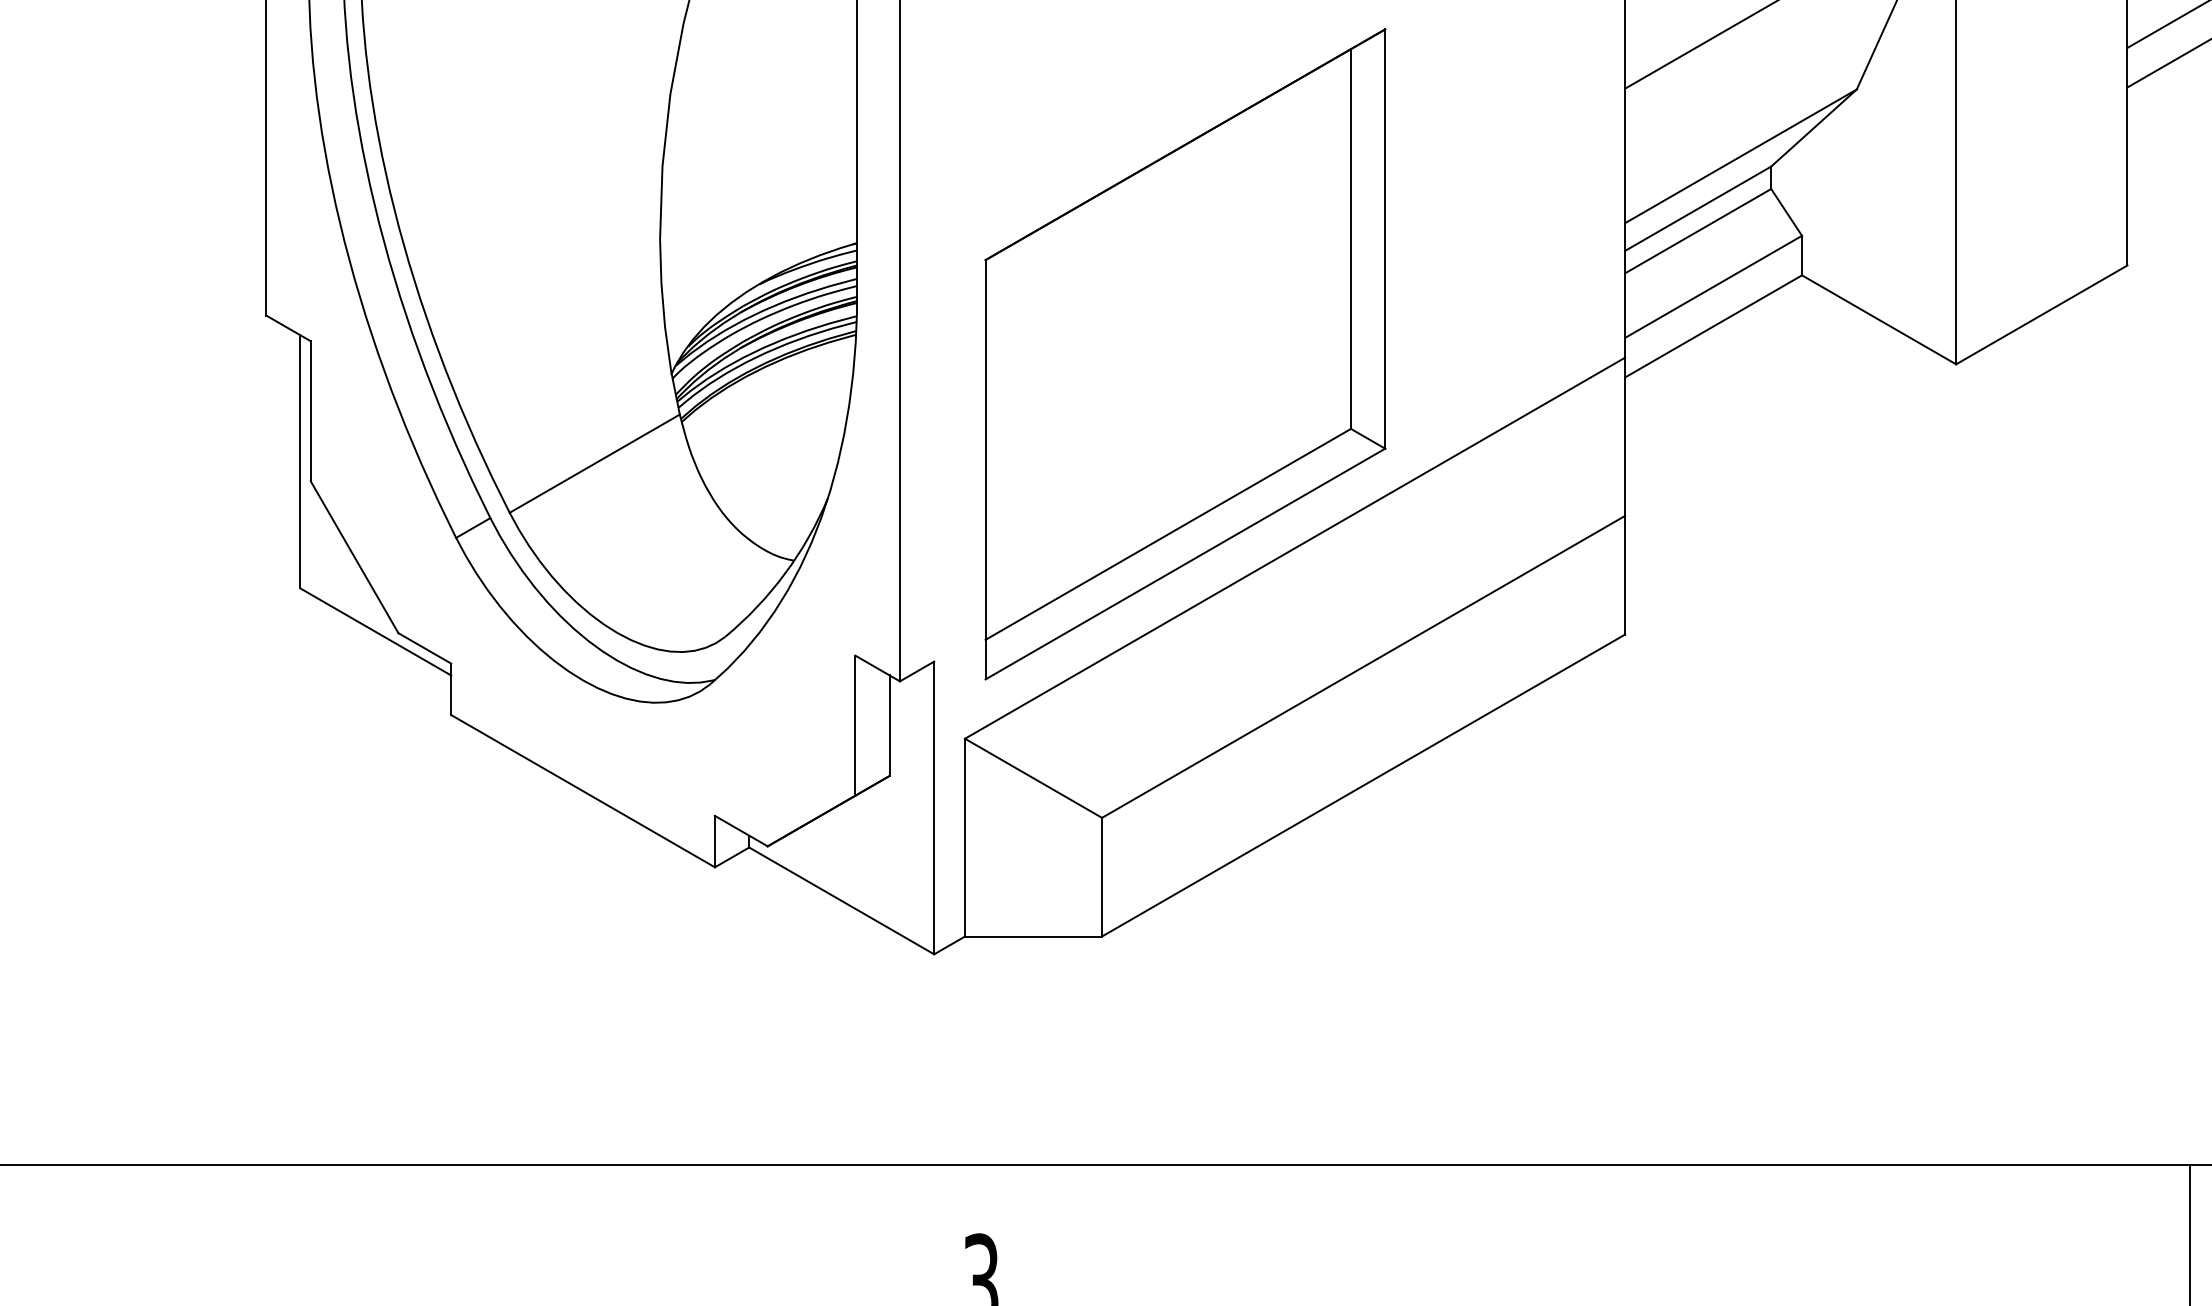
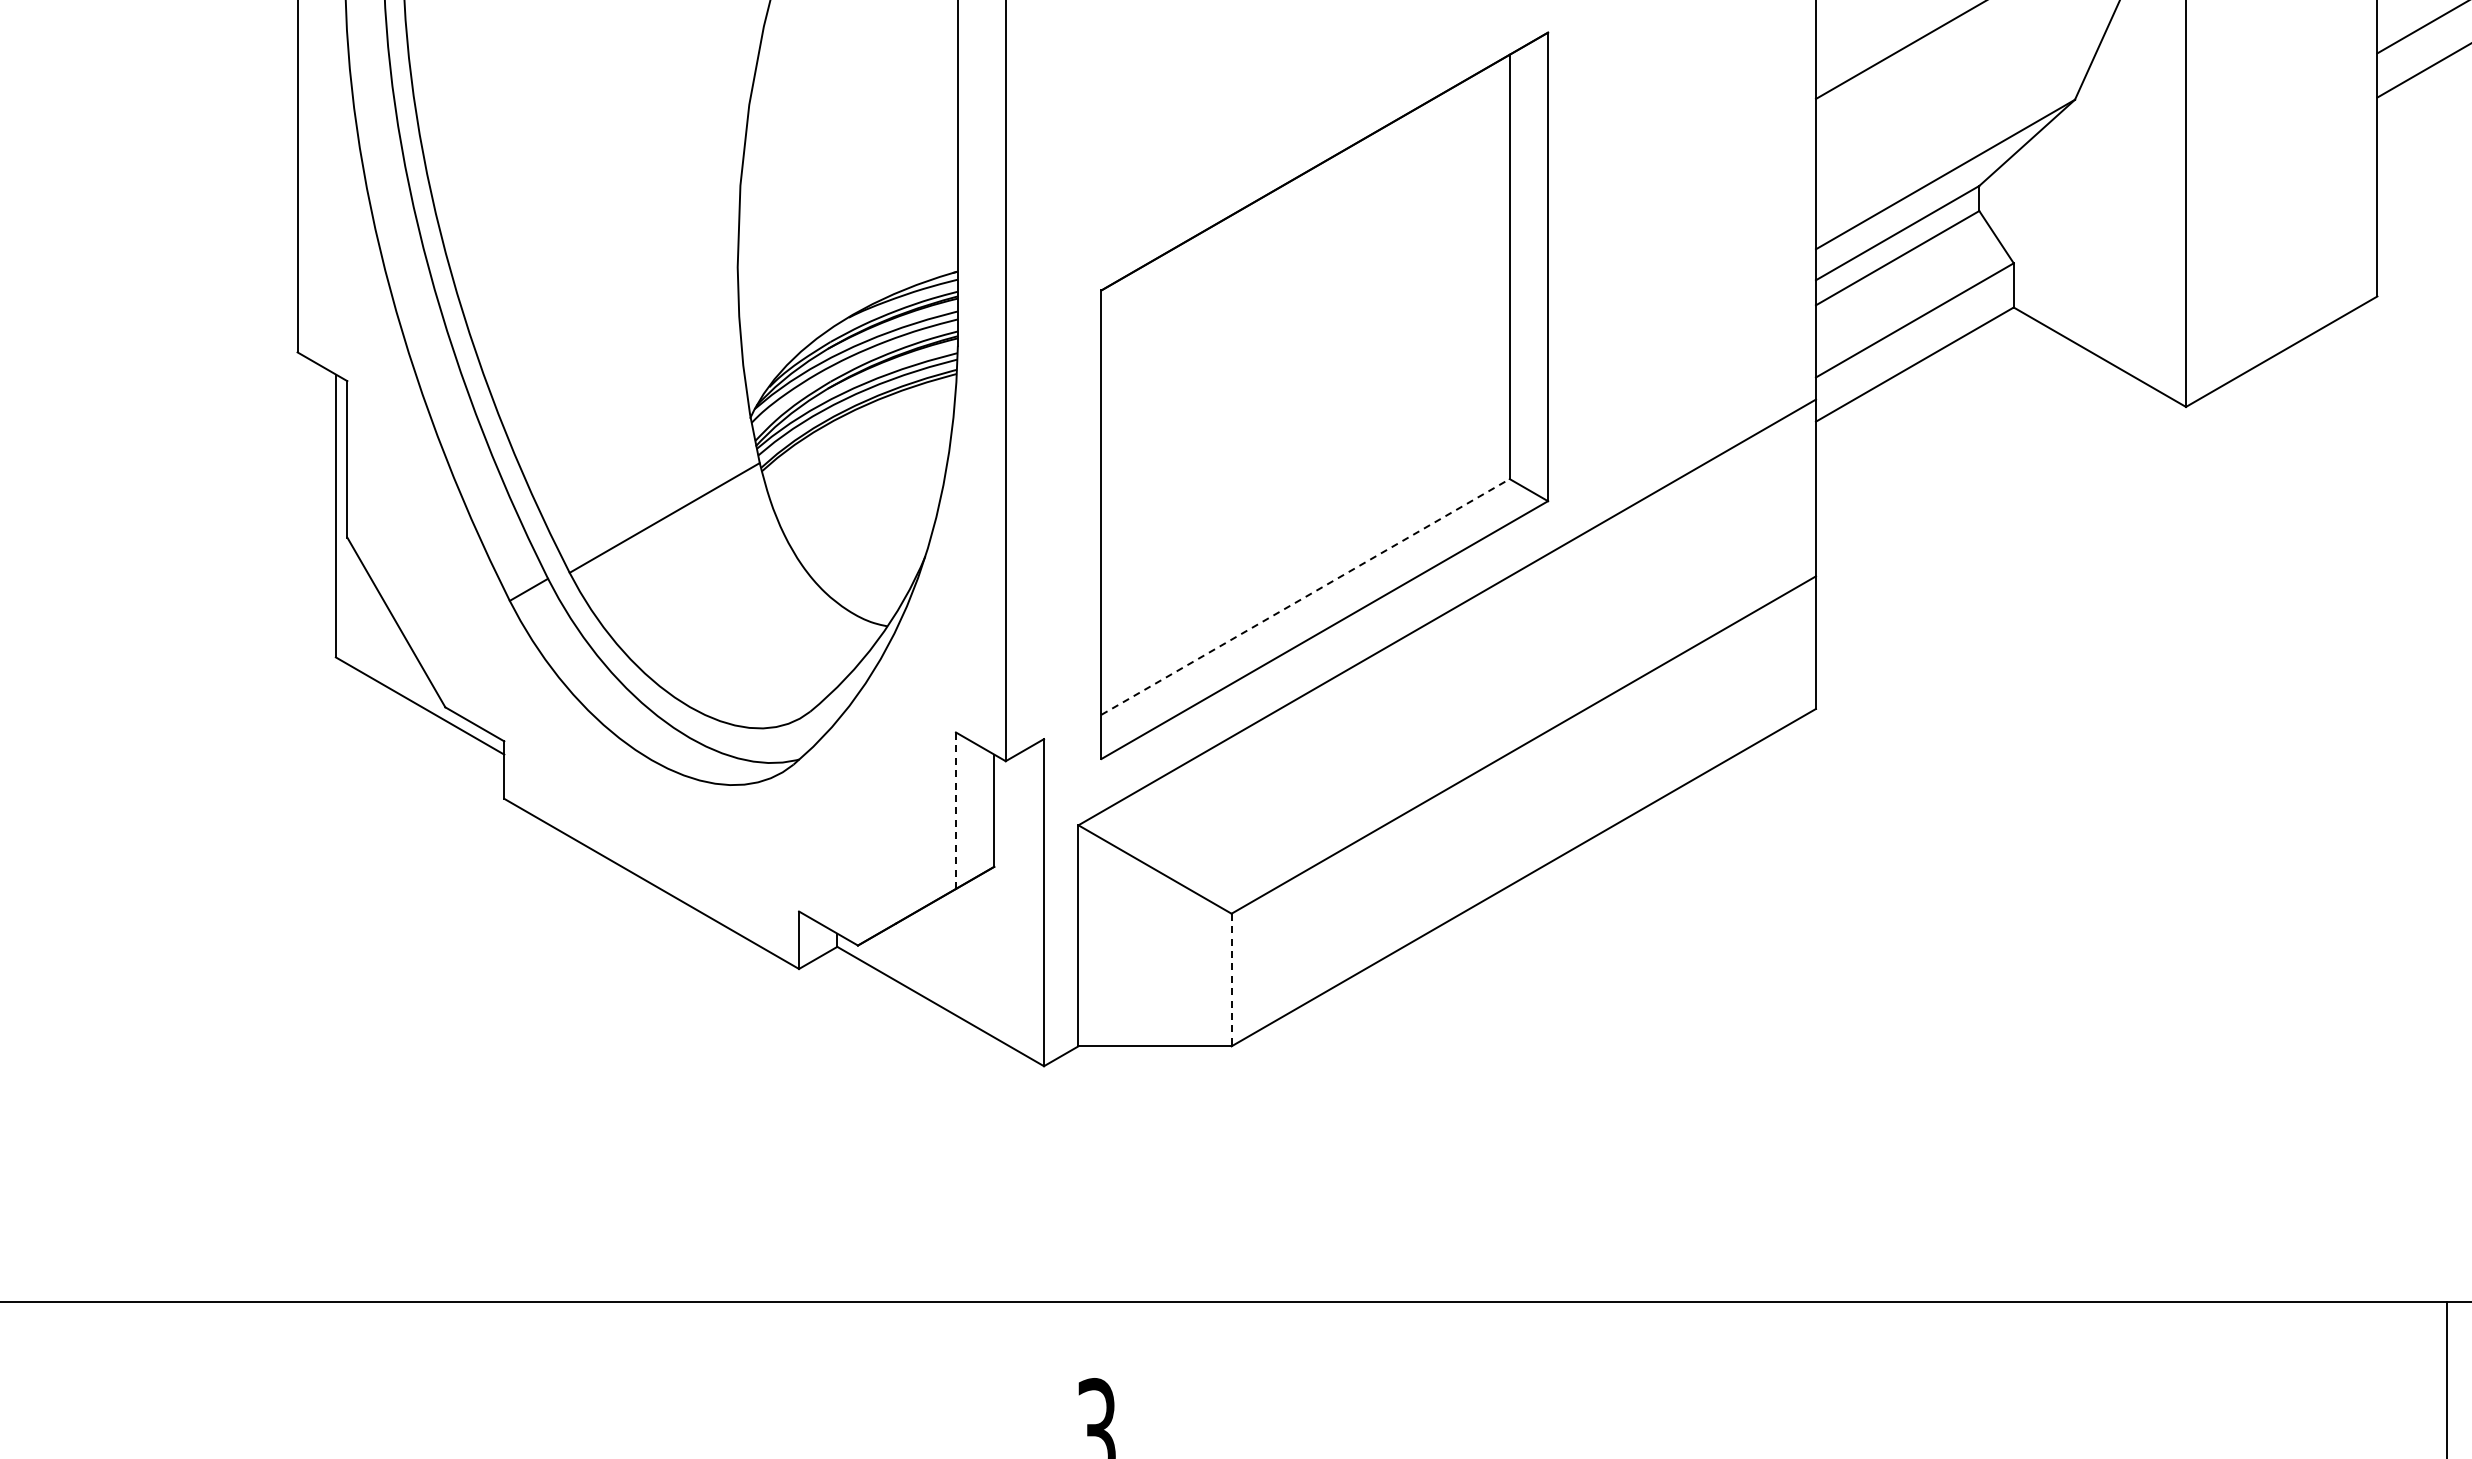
line: (1168, 533) -> (1305, 596), solid -> dashed
line: (854, 725) -> (955, 810), solid -> dashed
line: (1101, 877) -> (1231, 980), solid -> dashed

